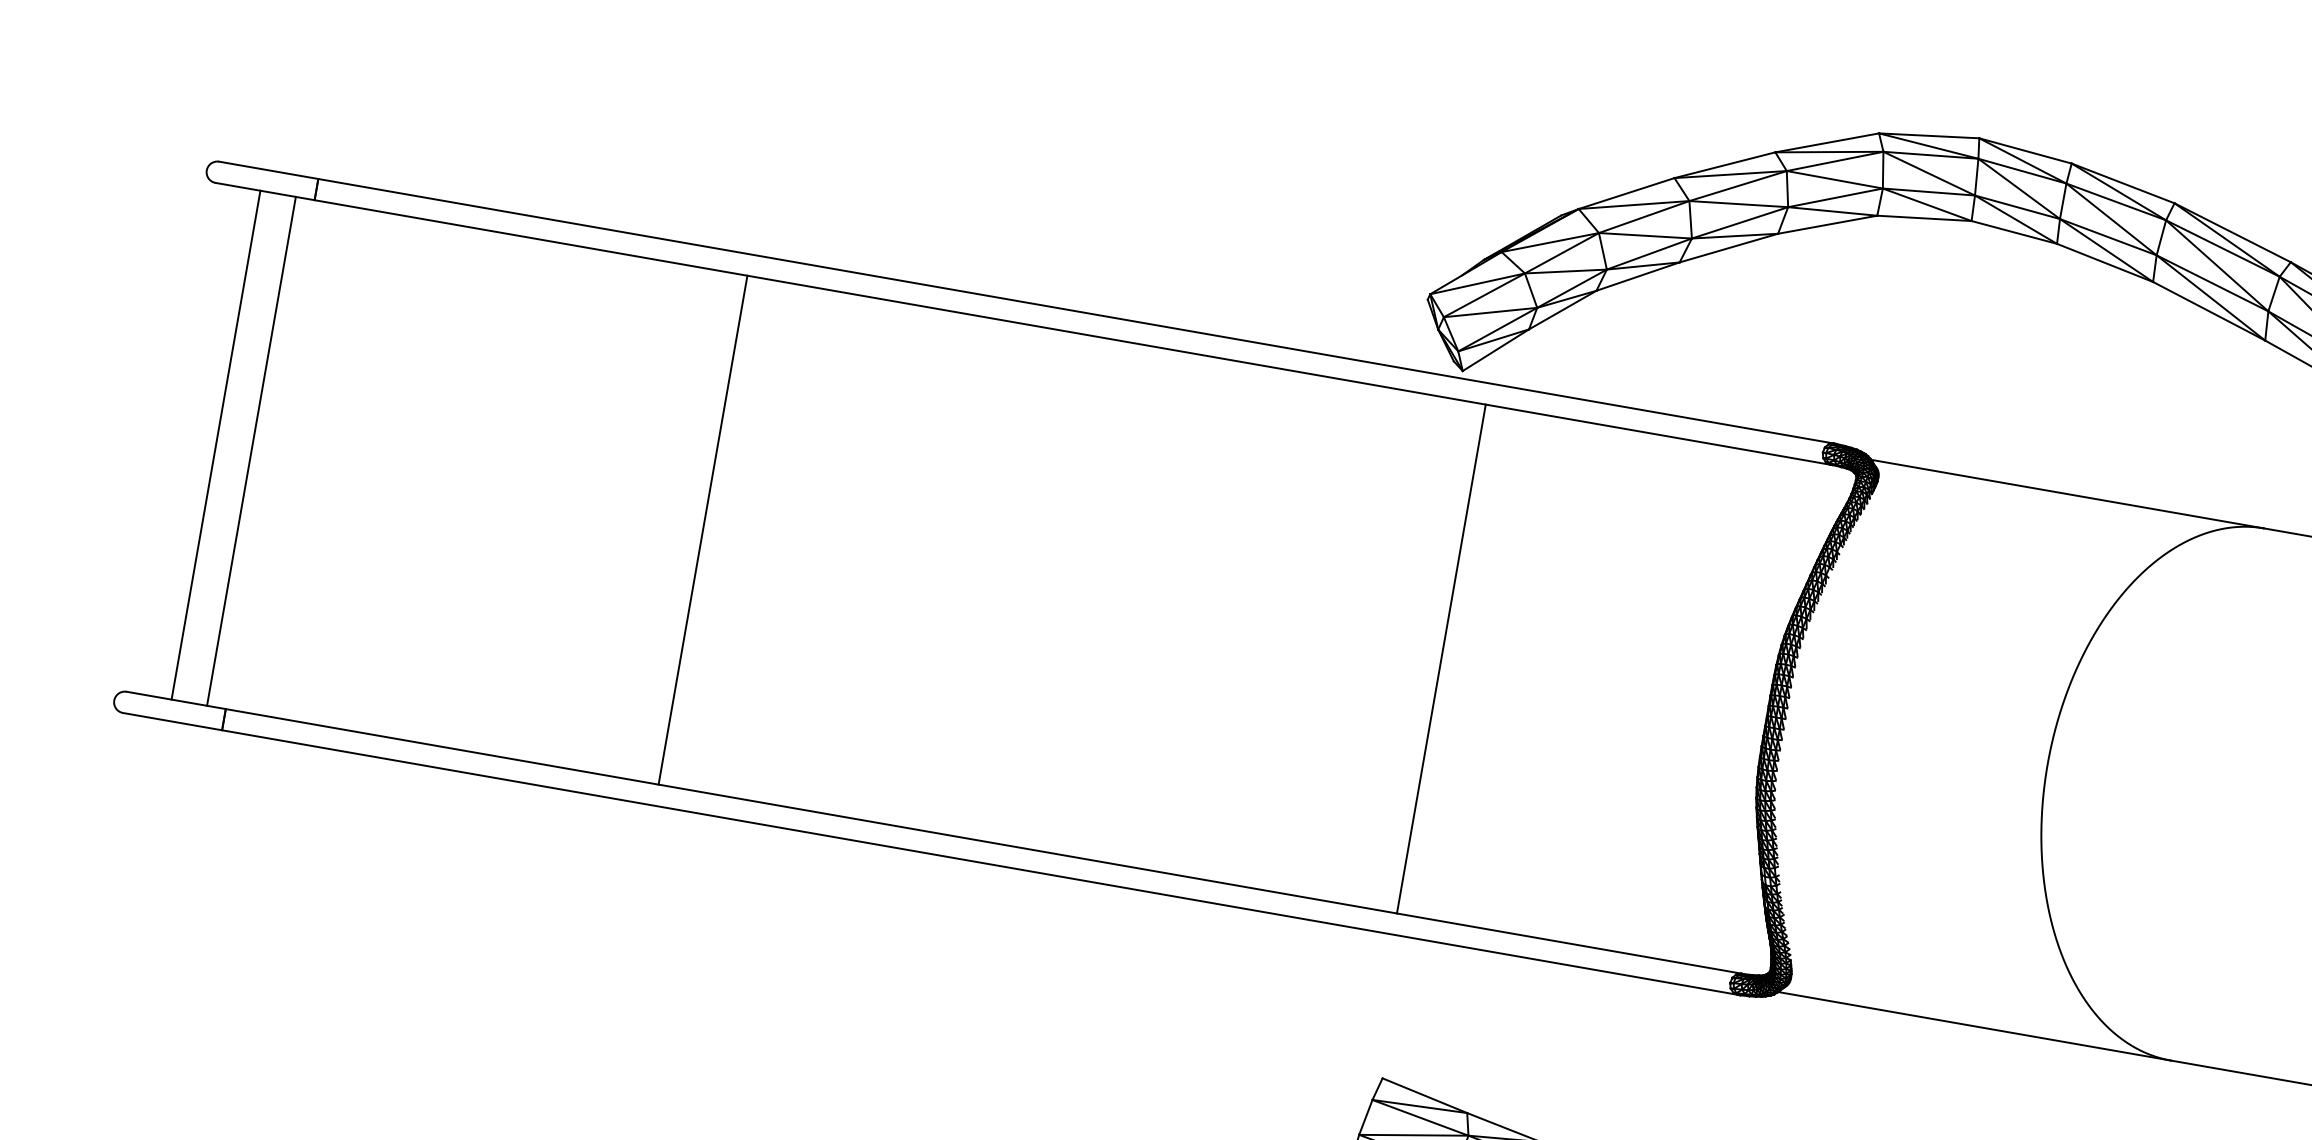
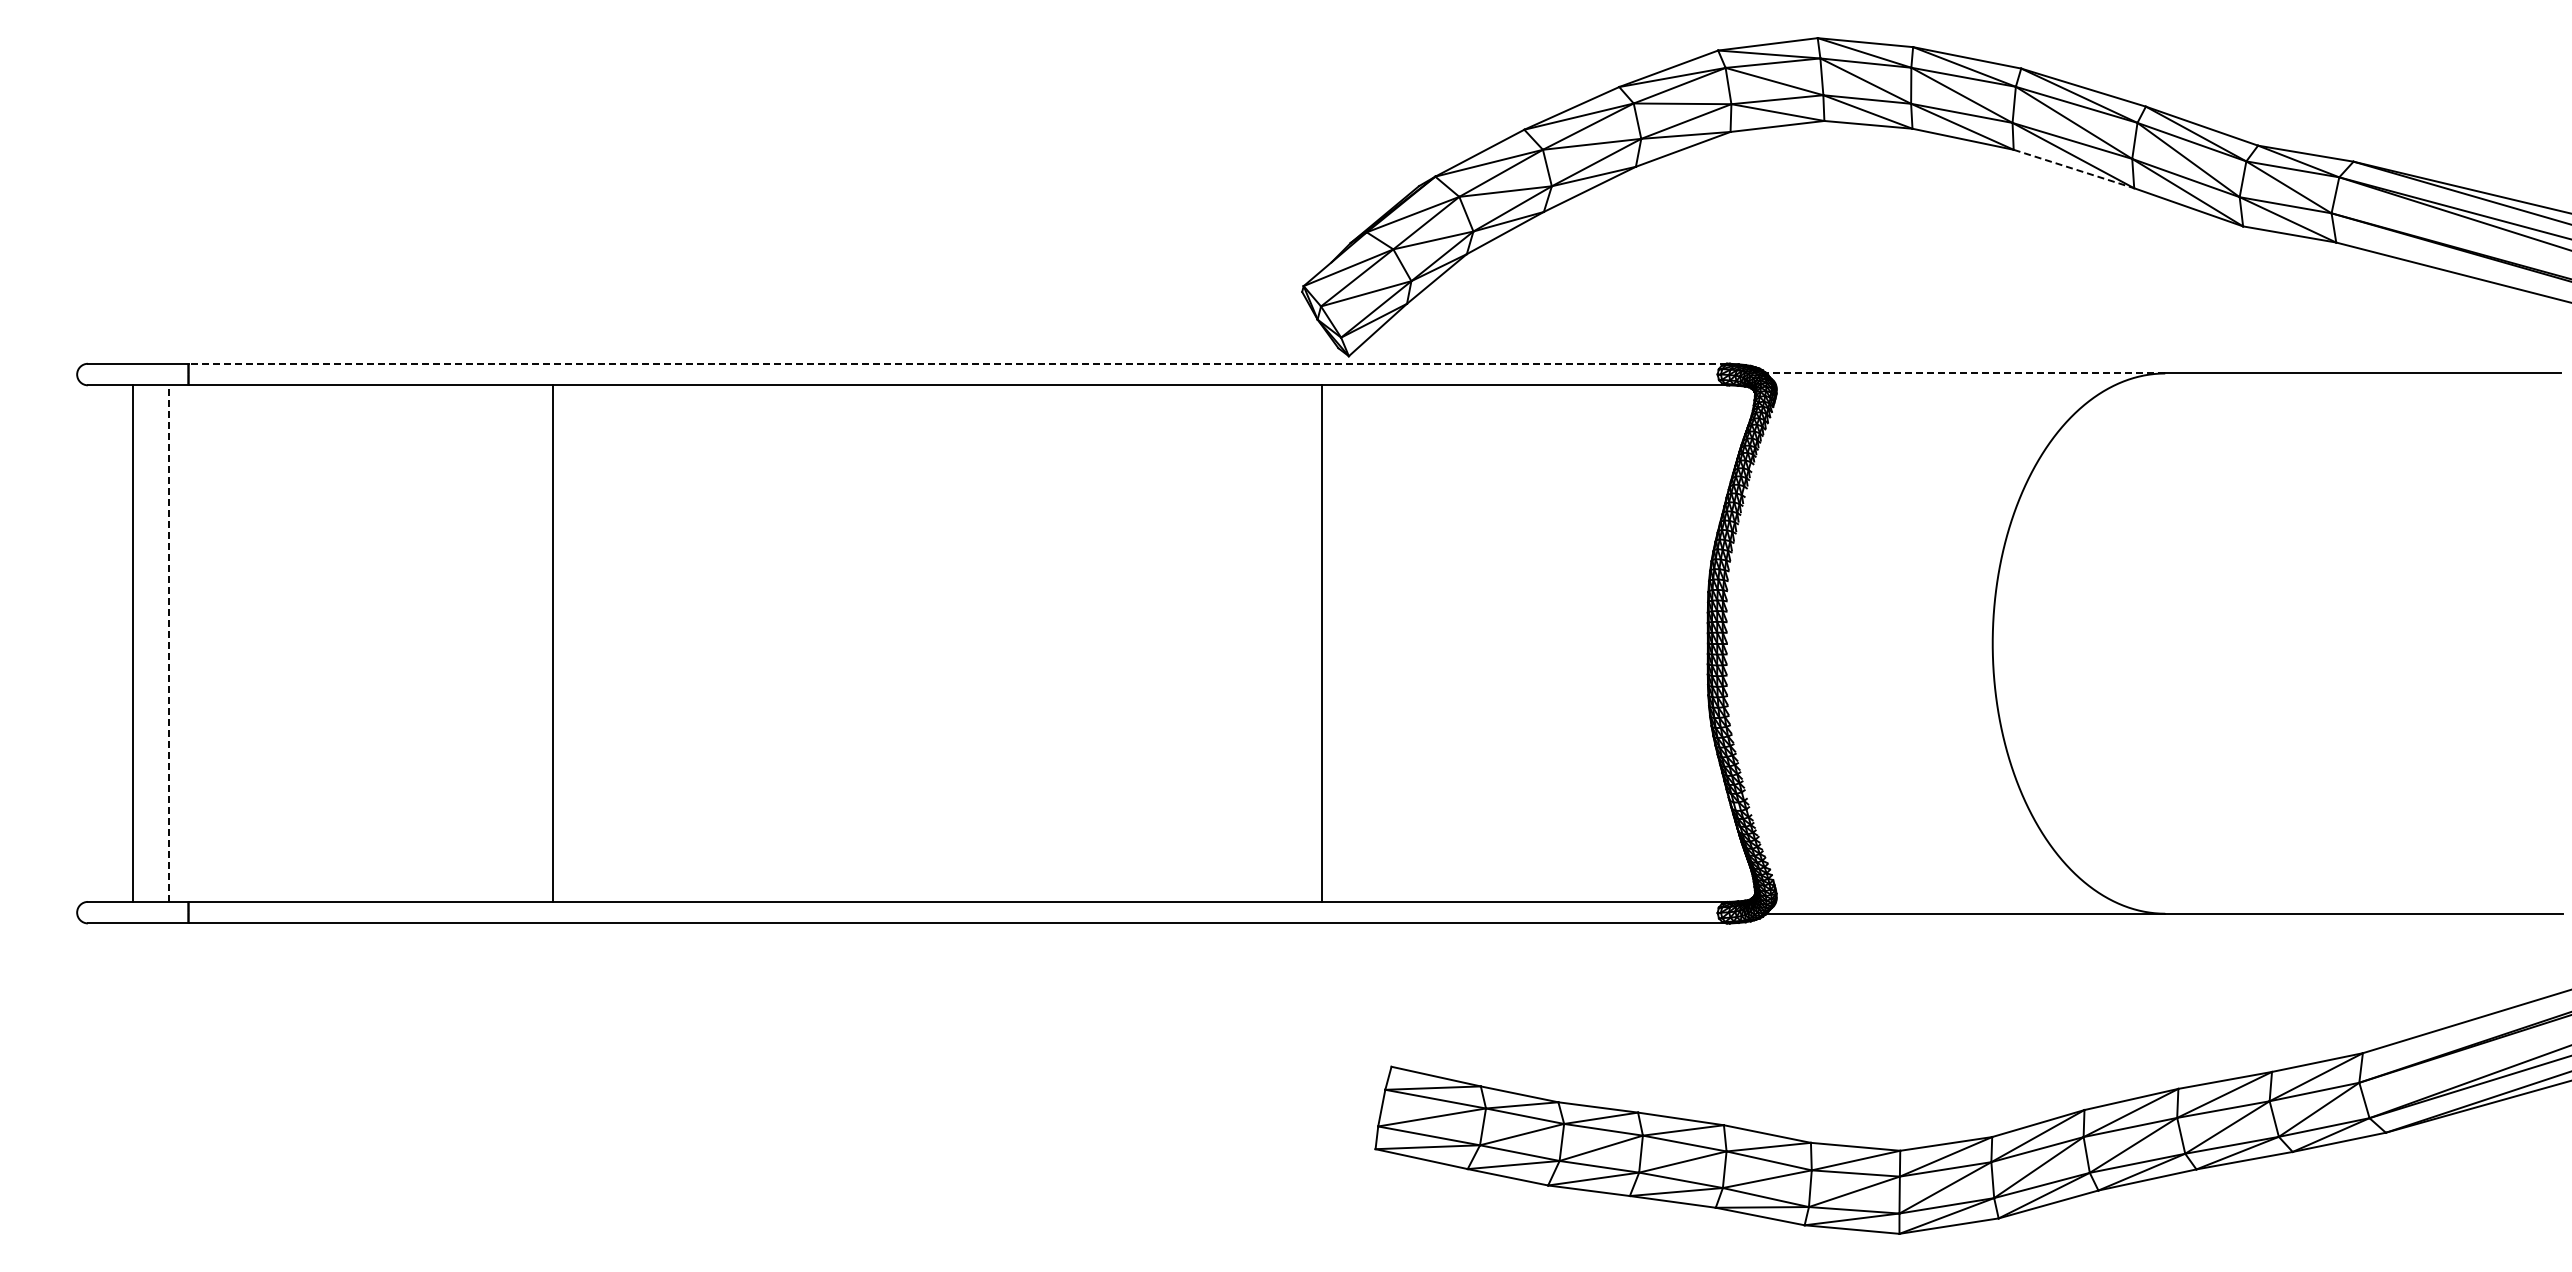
line: (1075, 310) -> (957, 363), solid -> dashed
line: (2209, 311) -> (2074, 169), solid -> dashed
line: (251, 451) -> (169, 643), solid -> dashed
line: (2067, 494) -> (1965, 373), solid -> dashed
line: (702, 530) -> (552, 643), moved
line: (1441, 658) -> (1322, 643), moved

